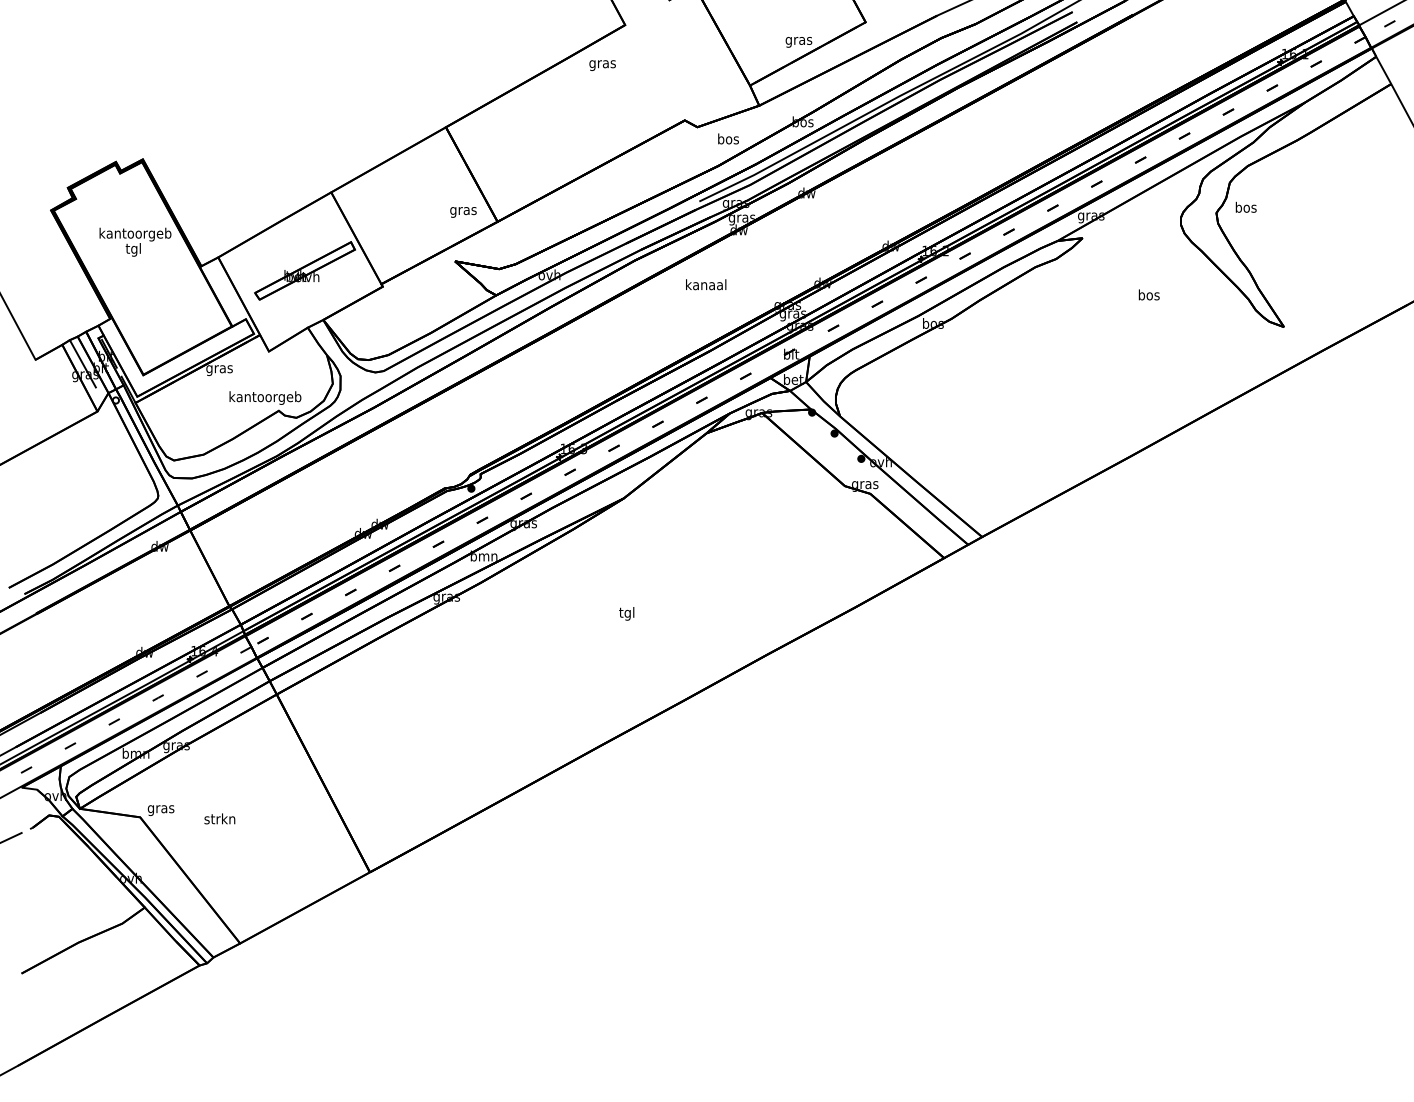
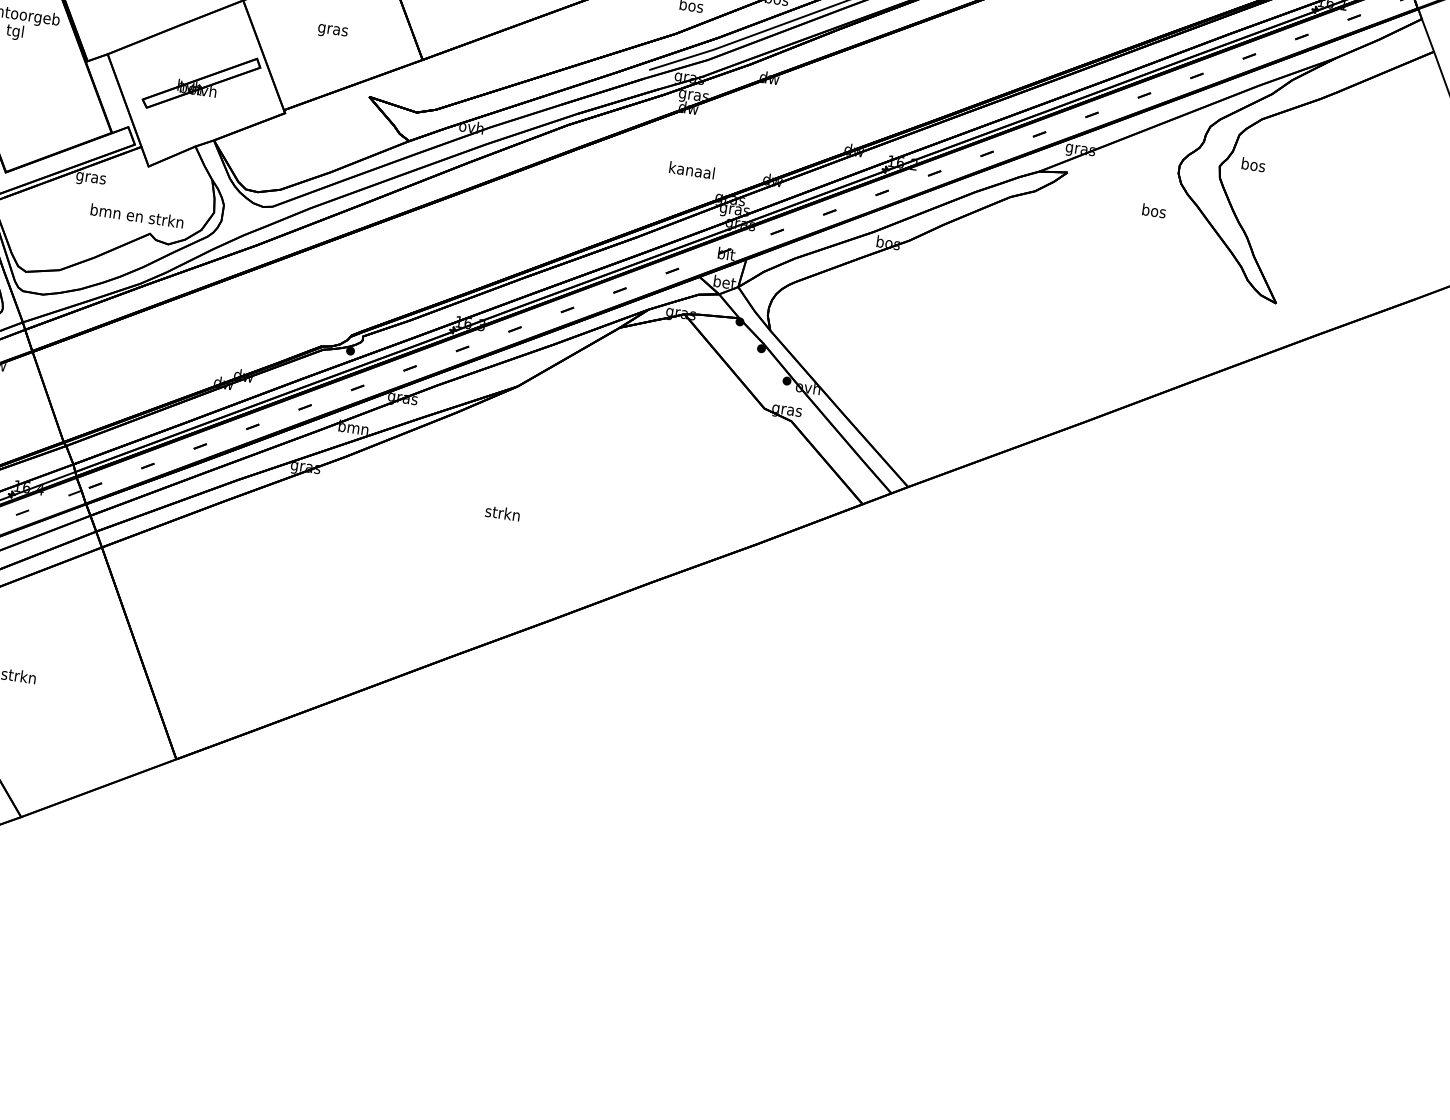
text: (463, 212) -> (332, 31), moved
text: (706, 284) -> (692, 170), moved
text: (1148, 294) -> (1153, 210), moved
text: (264, 397) -> (136, 216), kantoorgeb -> bmn en strkn
text: (626, 613) -> (502, 514), tgl -> strkn

